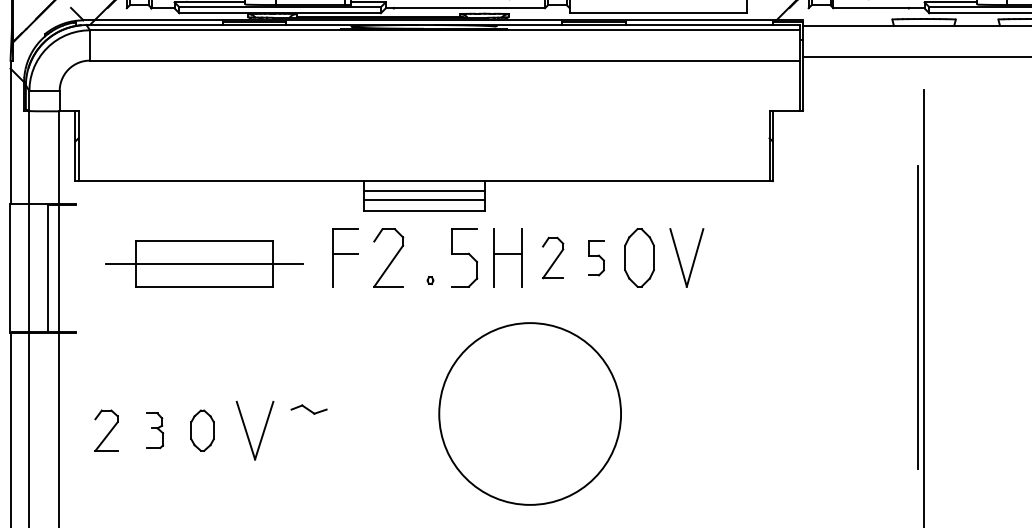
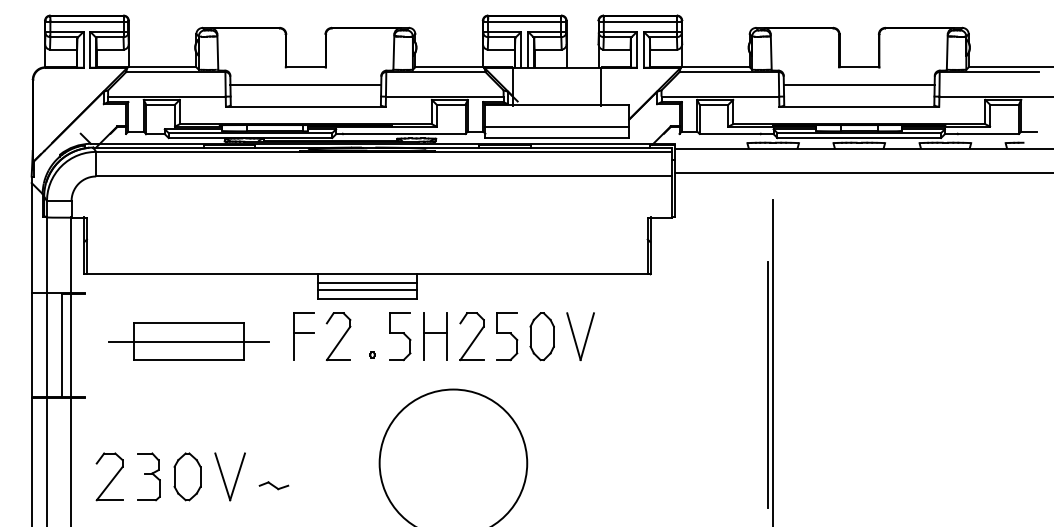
part: (552, 257) -> (471, 336), size x1.43
part: (596, 257) -> (507, 336), size x1.67
part: (308, 409) -> (273, 485), moved
part: (106, 430) -> (109, 476), size x1.43
part: (154, 430) -> (148, 476), size x1.67
part: (202, 430) -> (187, 476), size x1.43

